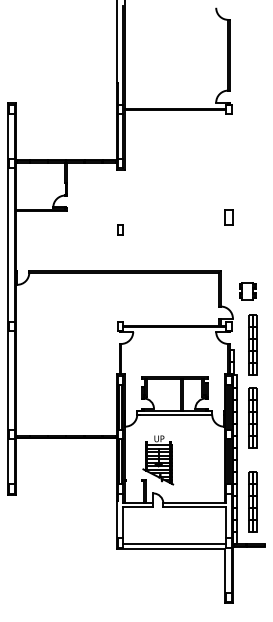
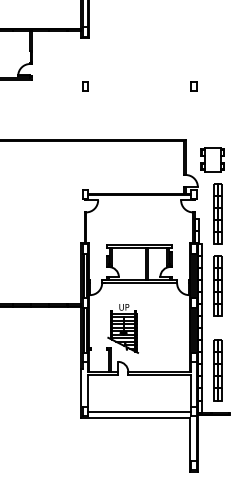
part: (228, 217) -> (193, 85), size x0.62
part: (120, 229) -> (85, 85), moved
part: (247, 290) -> (212, 158), size x1.43

